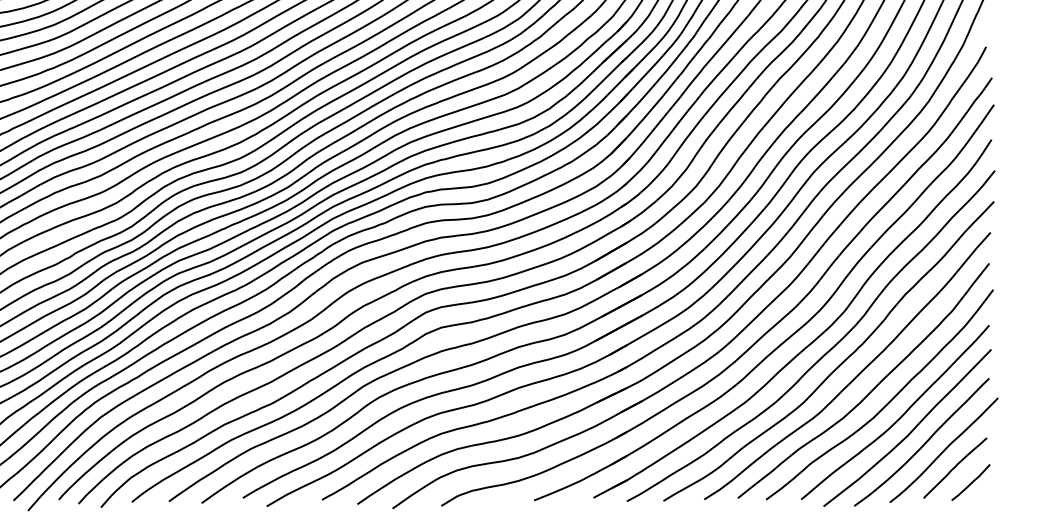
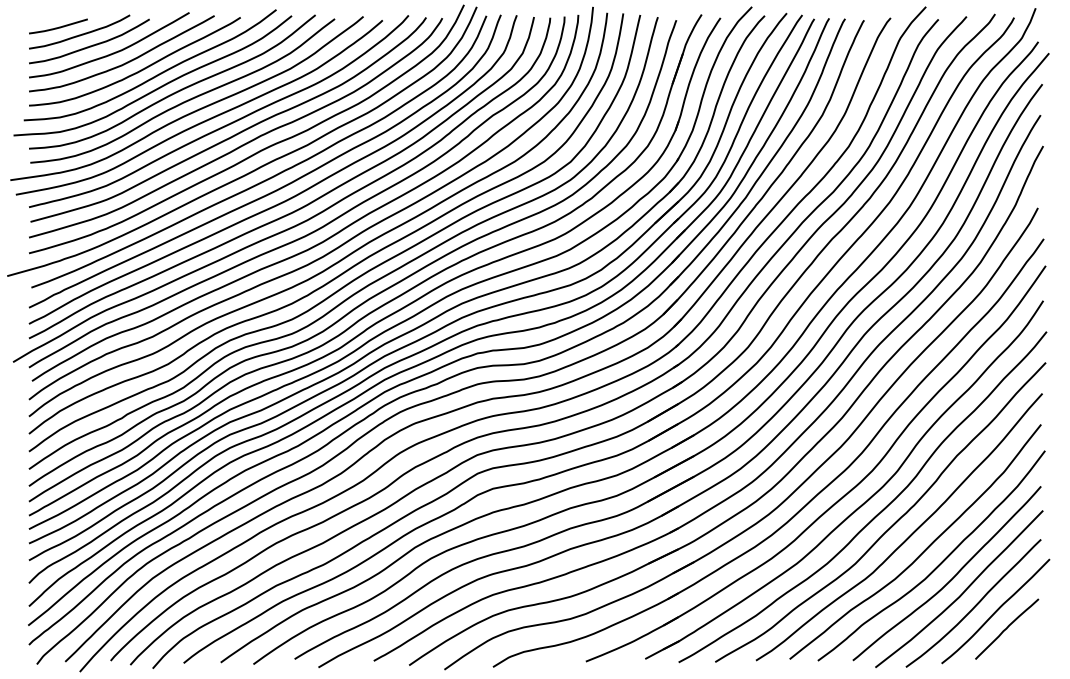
curve: (970, 482) -> (1022, 643), removed

